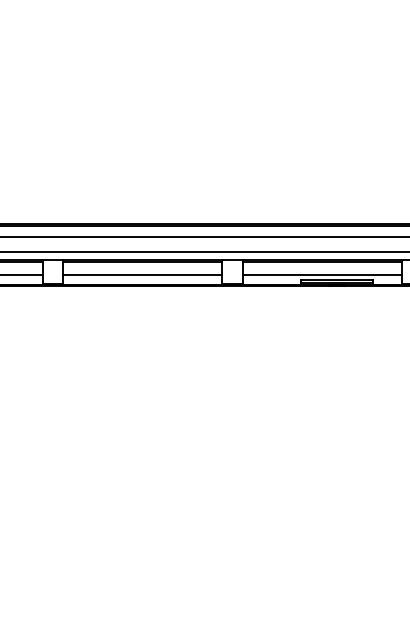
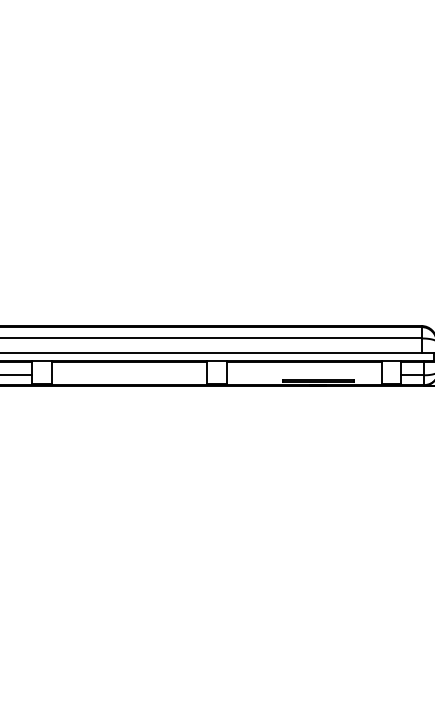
line: (142, 275) -> (129, 375), removed
line: (321, 275) -> (303, 375), removed

